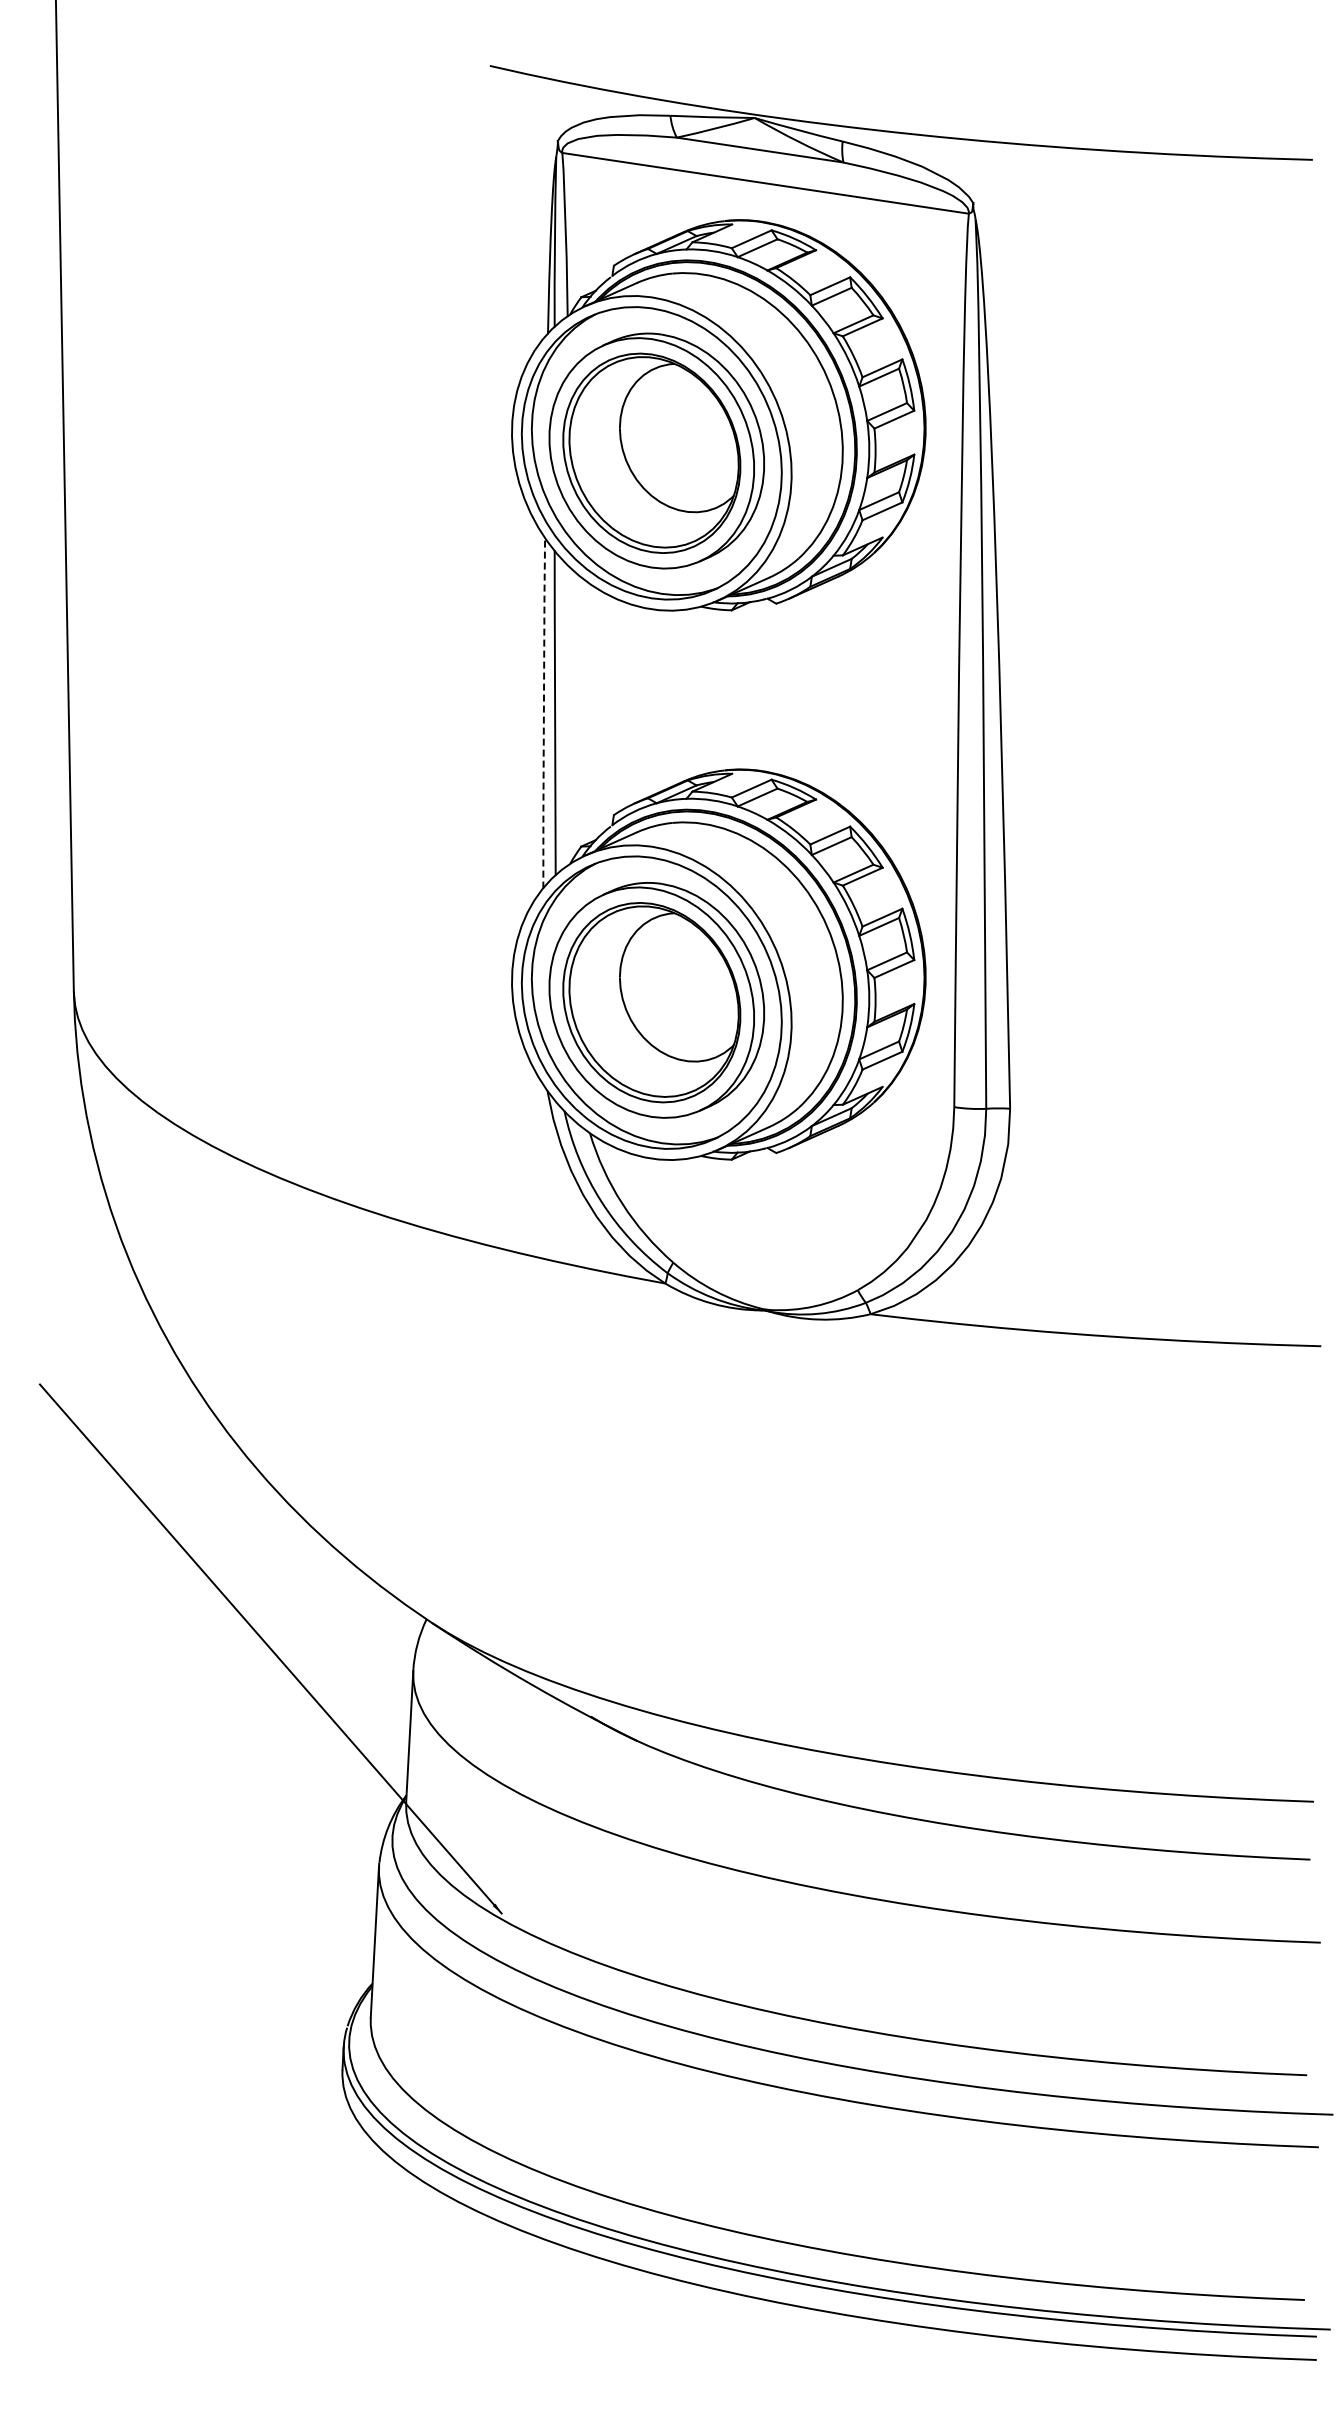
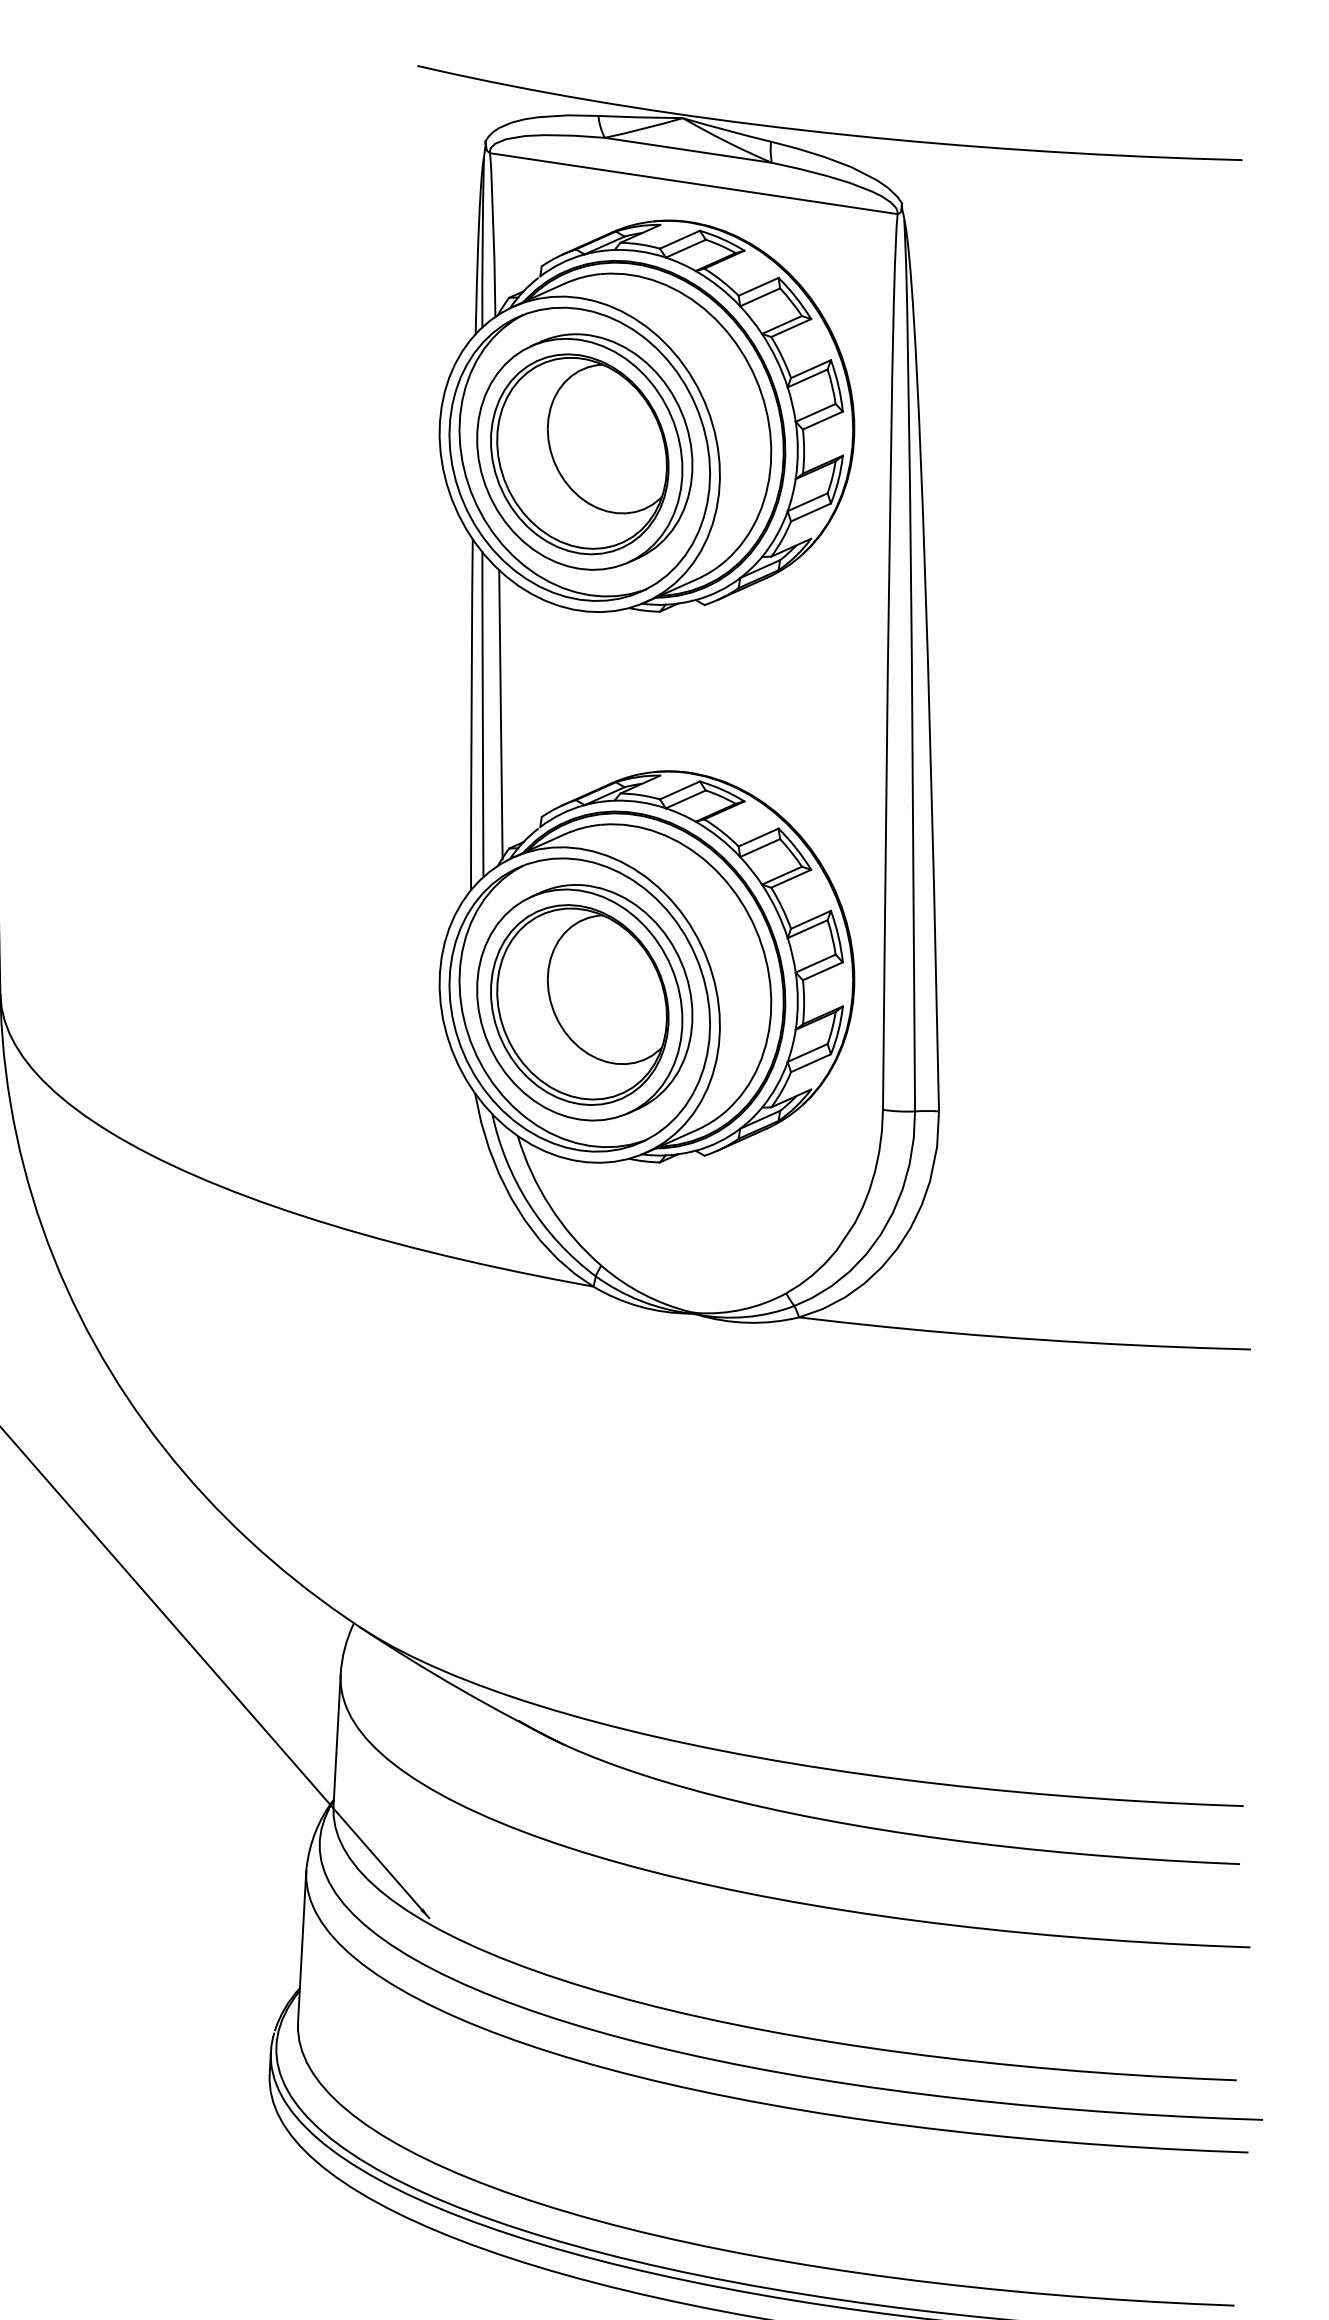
line: (543, 712) -> (471, 714), dashed -> solid
line: (572, 712) -> (500, 714), added

